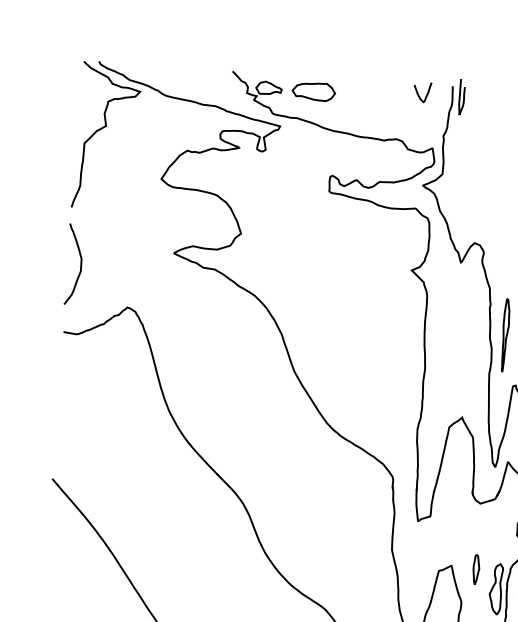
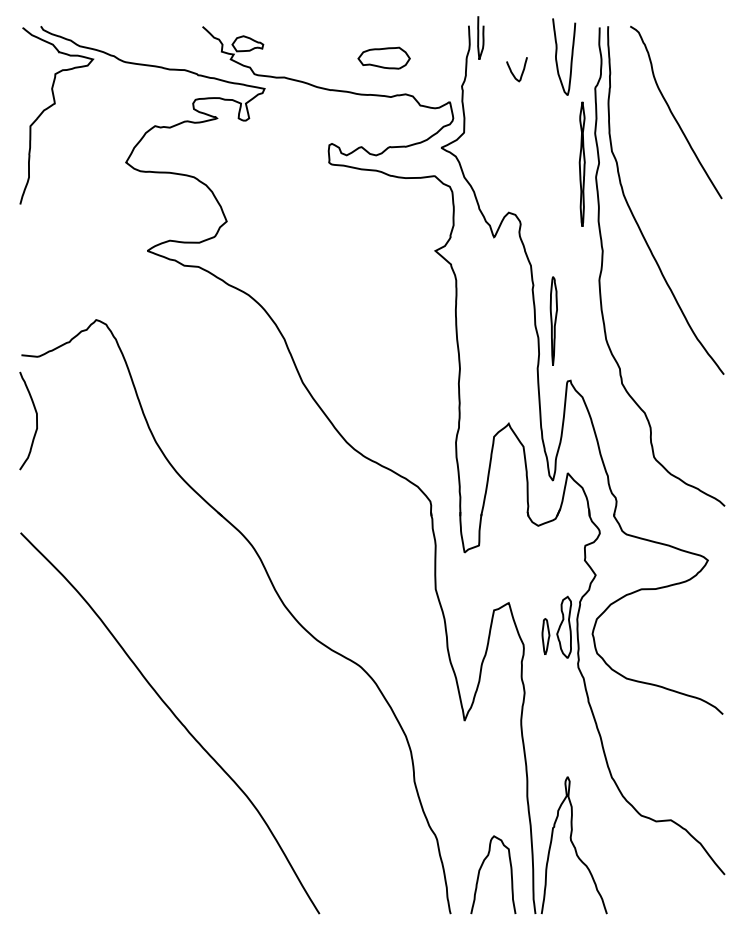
part: (313, 91) -> (383, 57), moved
curve: (418, 93) -> (512, 71), moved
curve: (80, 264) -> (36, 420), moved
part: (475, 569) -> (545, 636), moved

